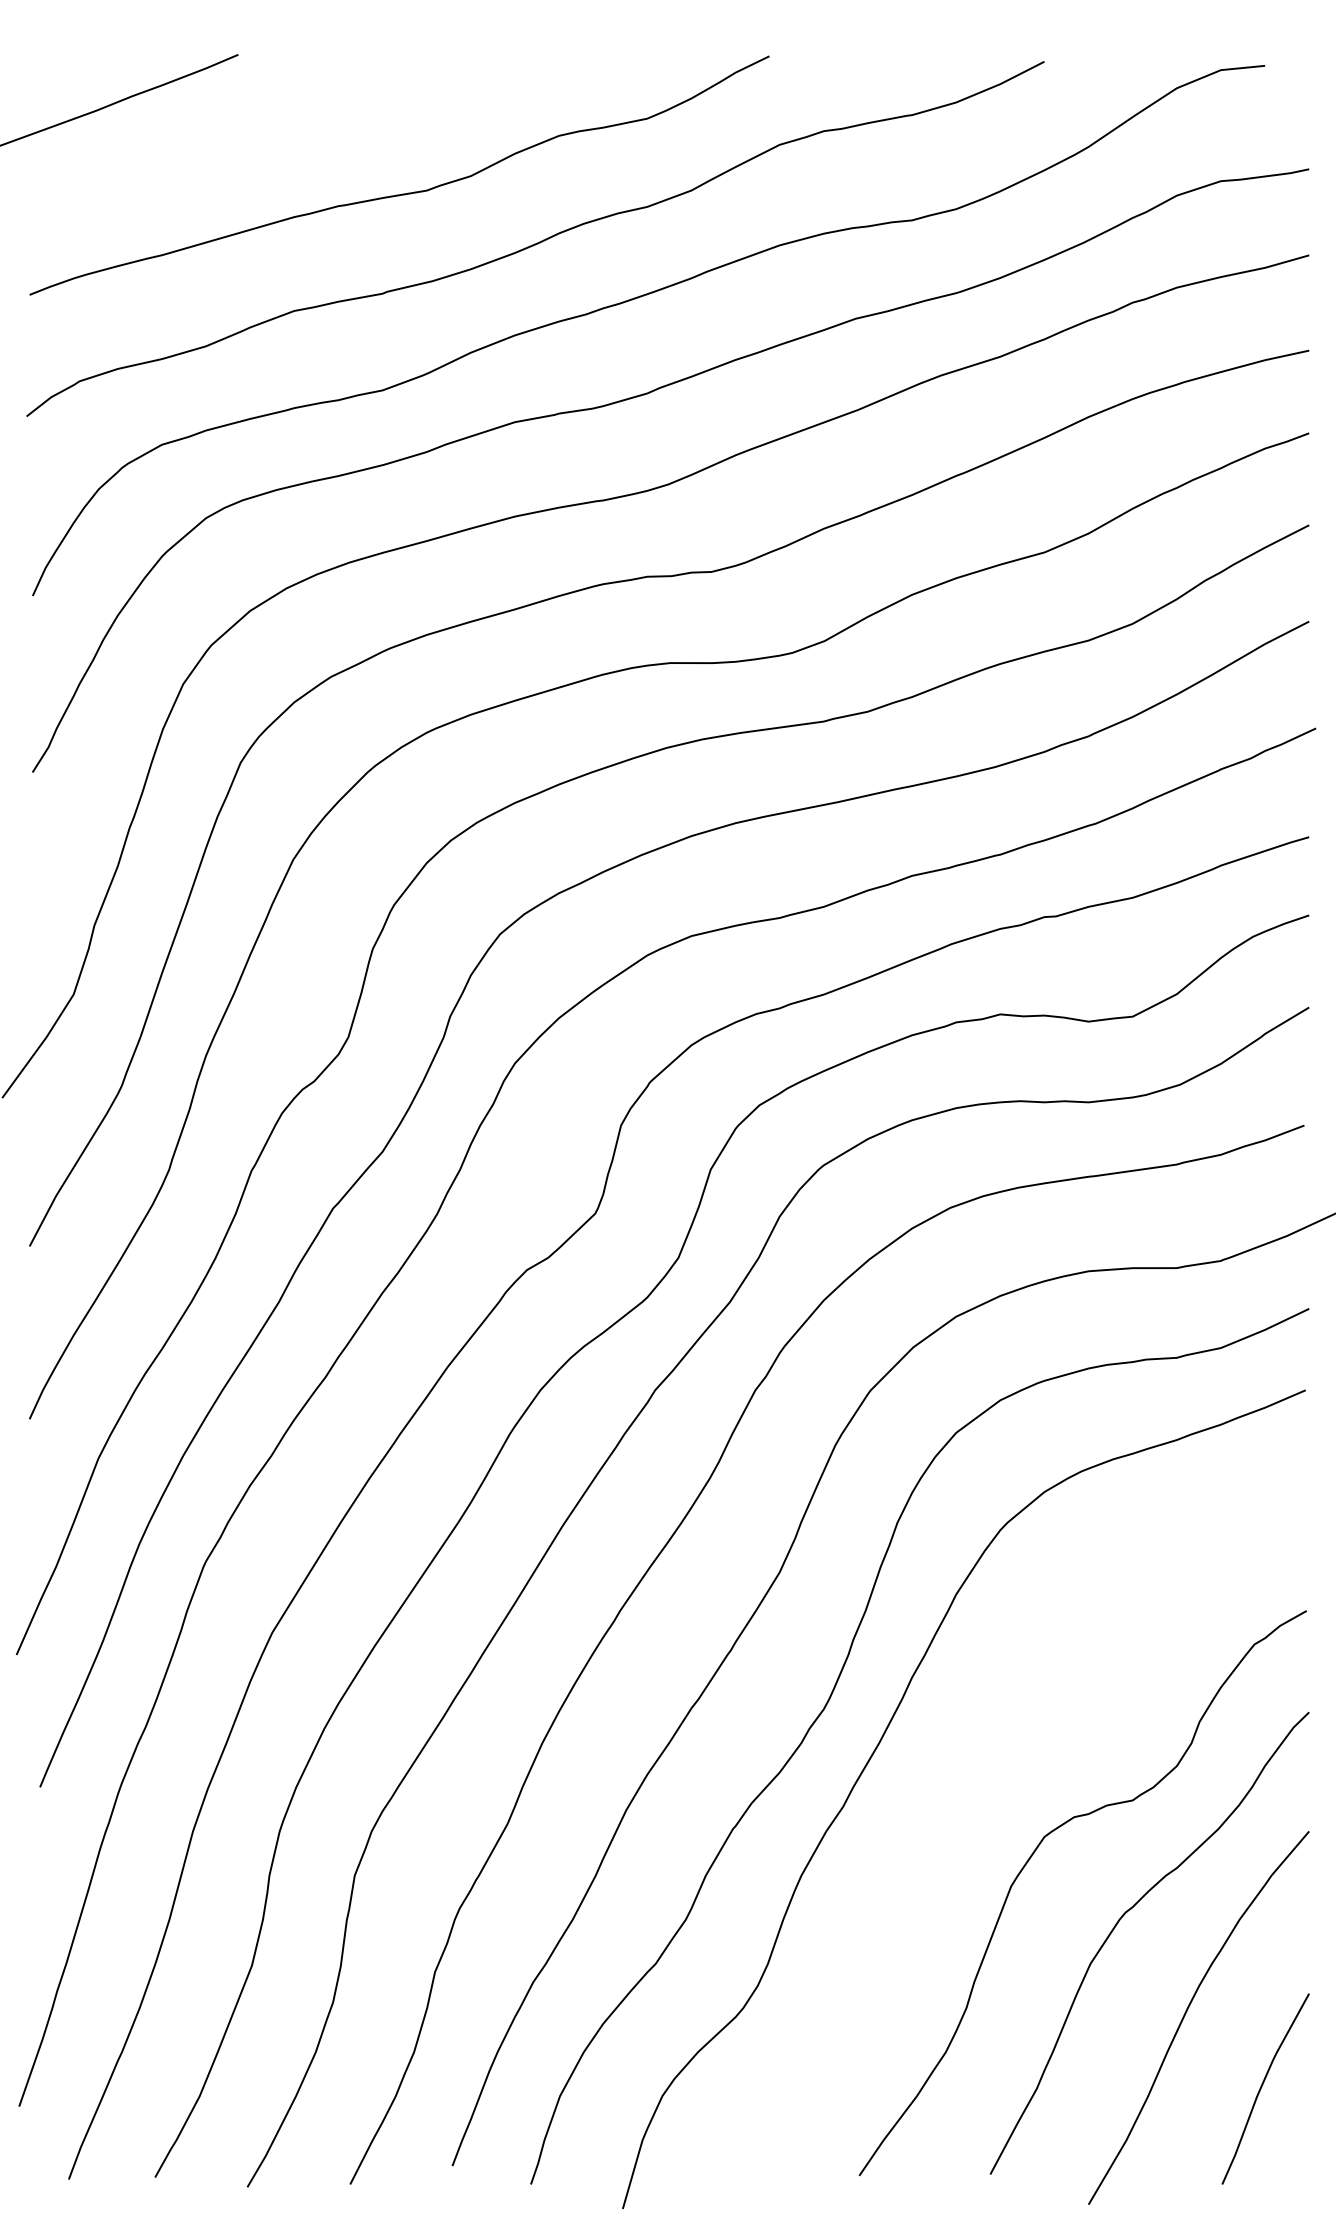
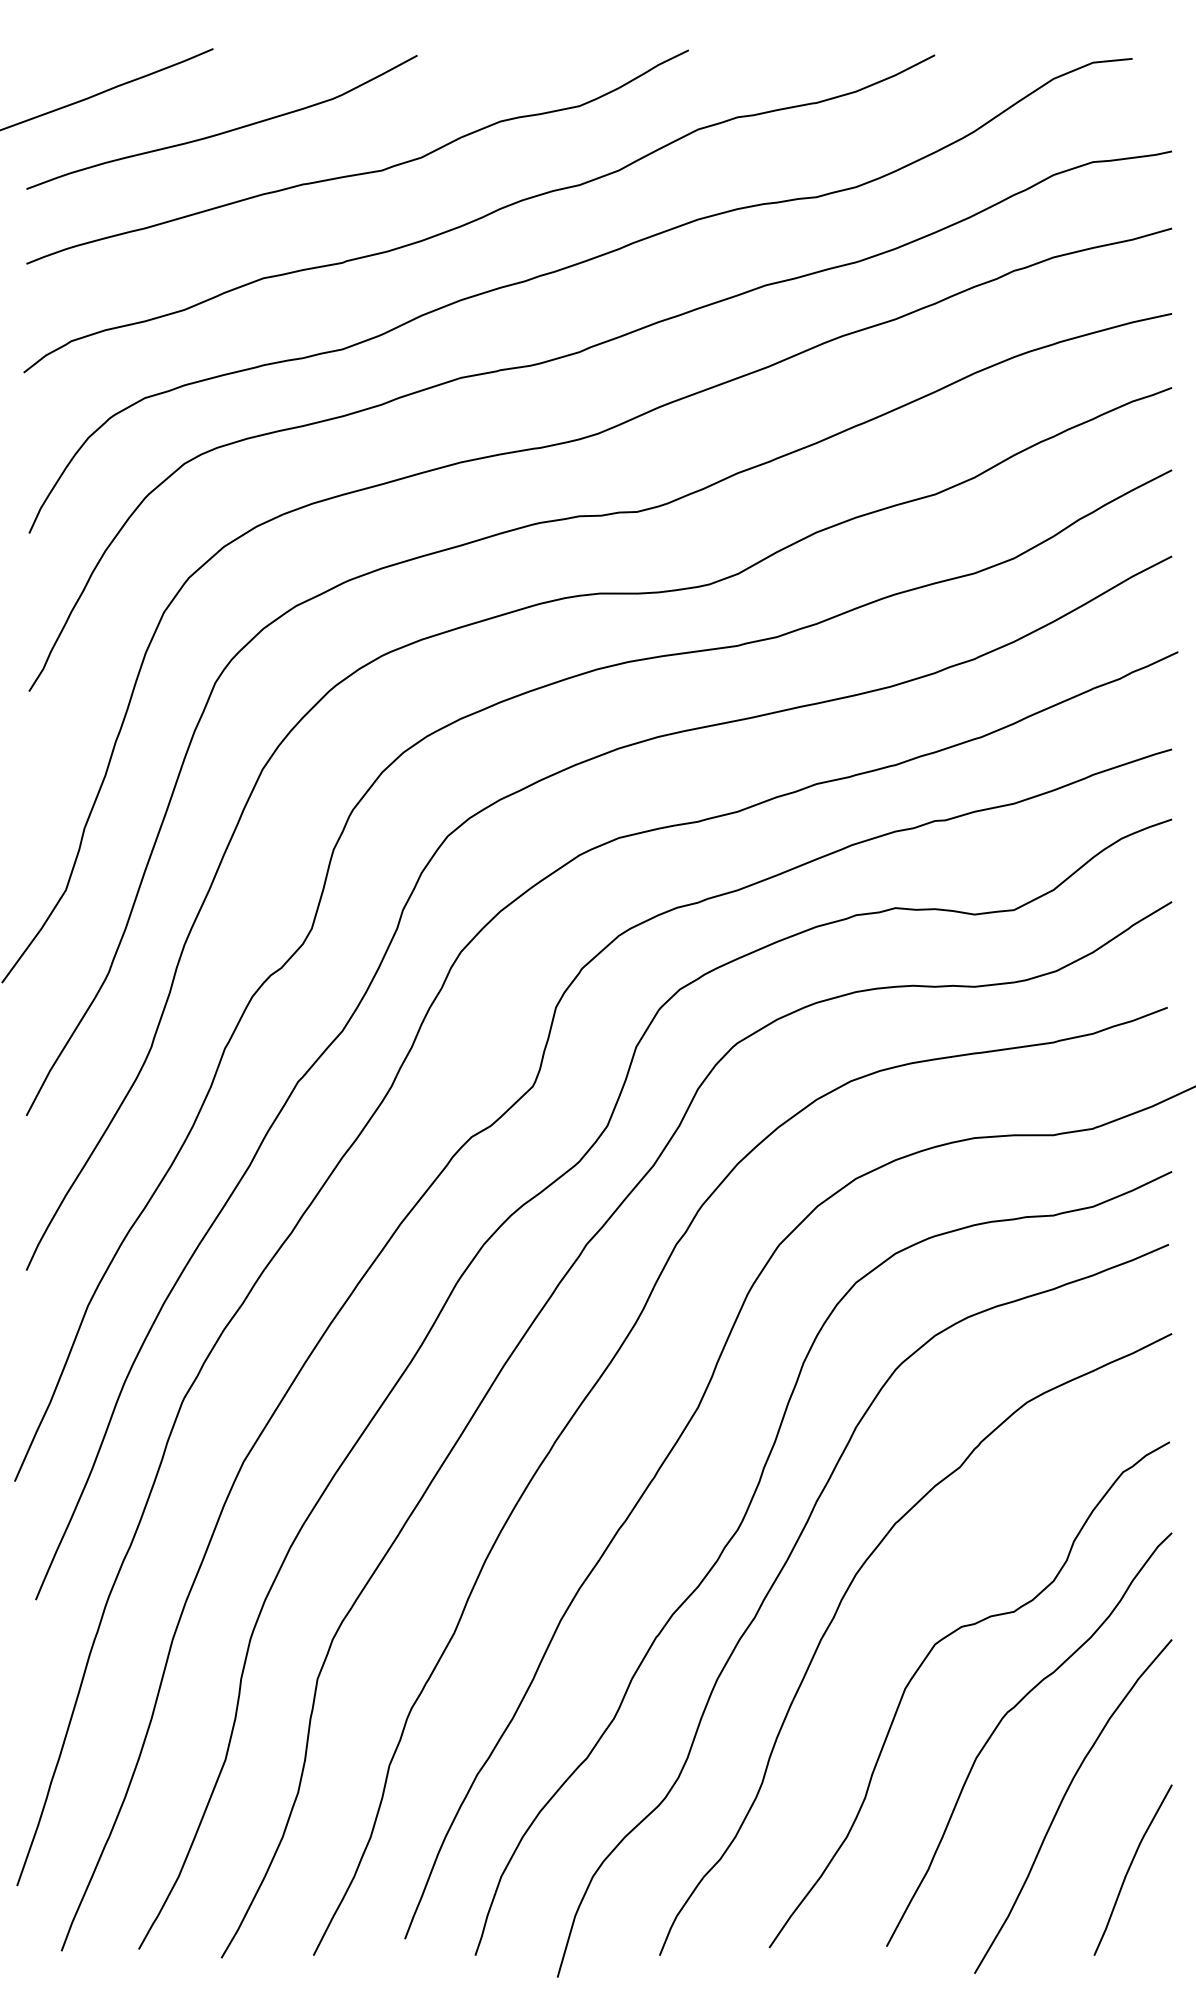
curve: (252, 146) -> (226, 131), added
curve: (936, 1798) -> (838, 1610), added

